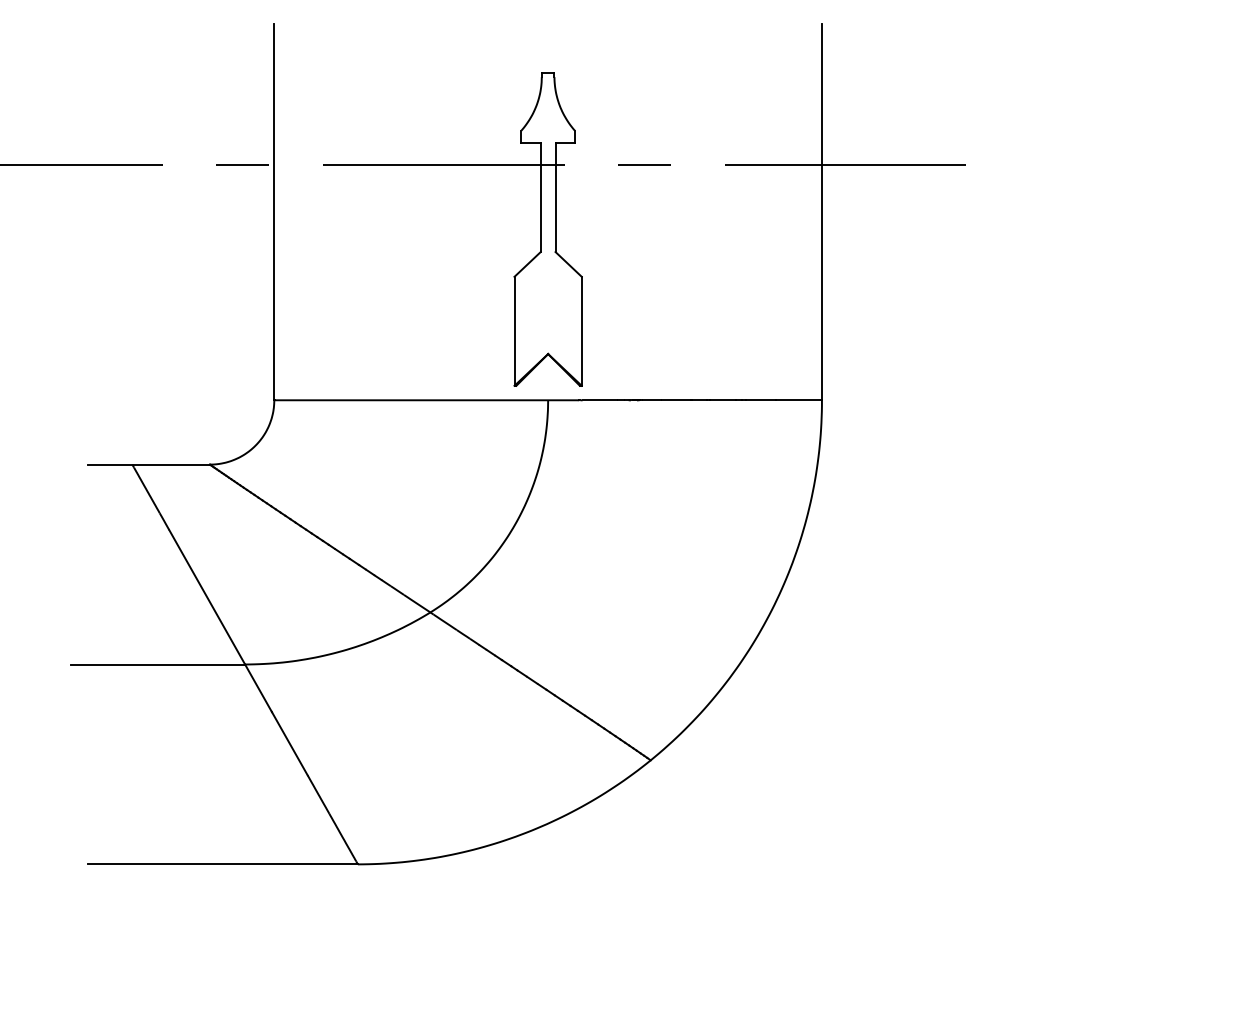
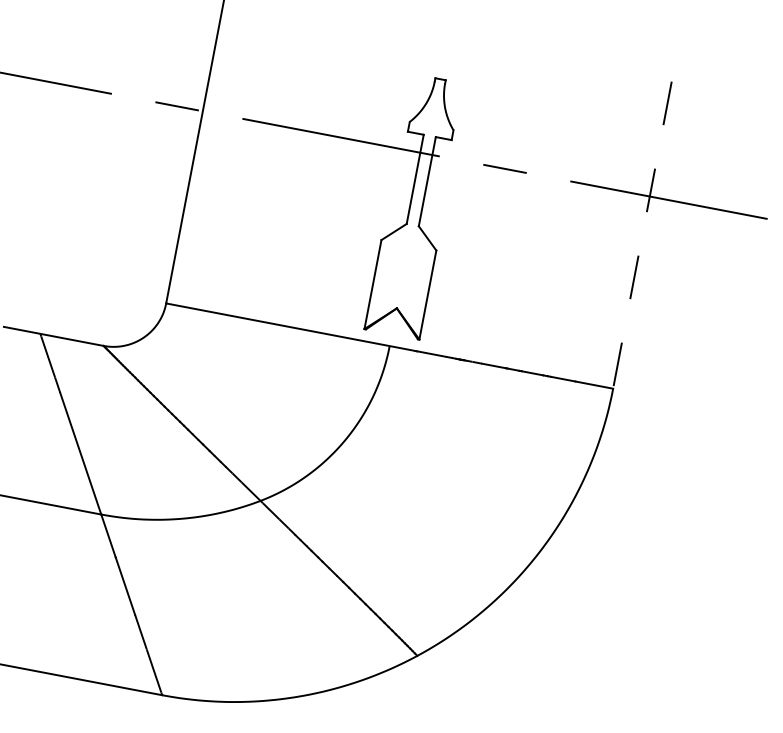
line: (821, 212) -> (642, 235), solid -> dashed

